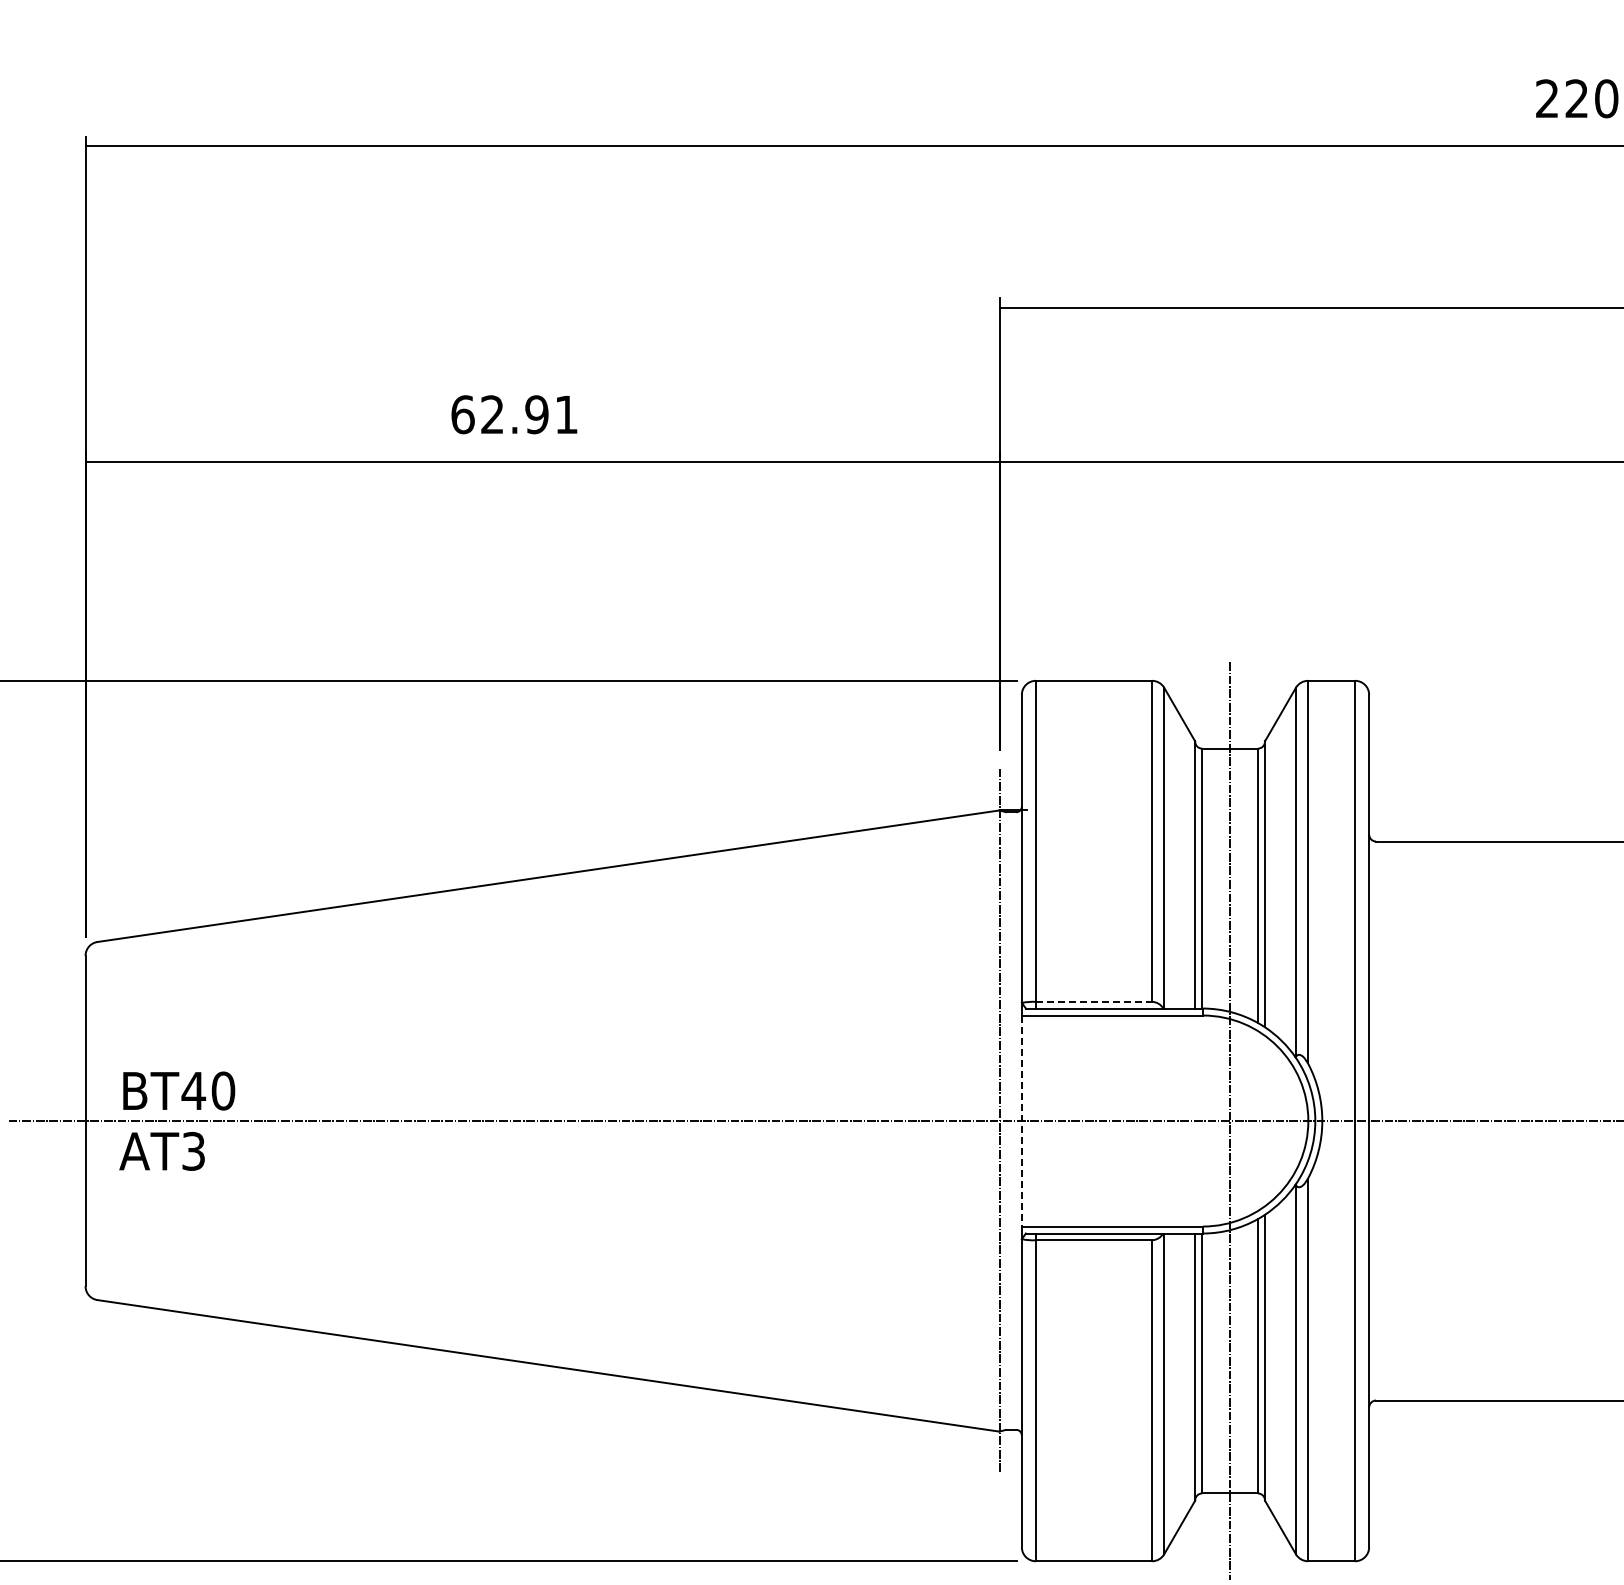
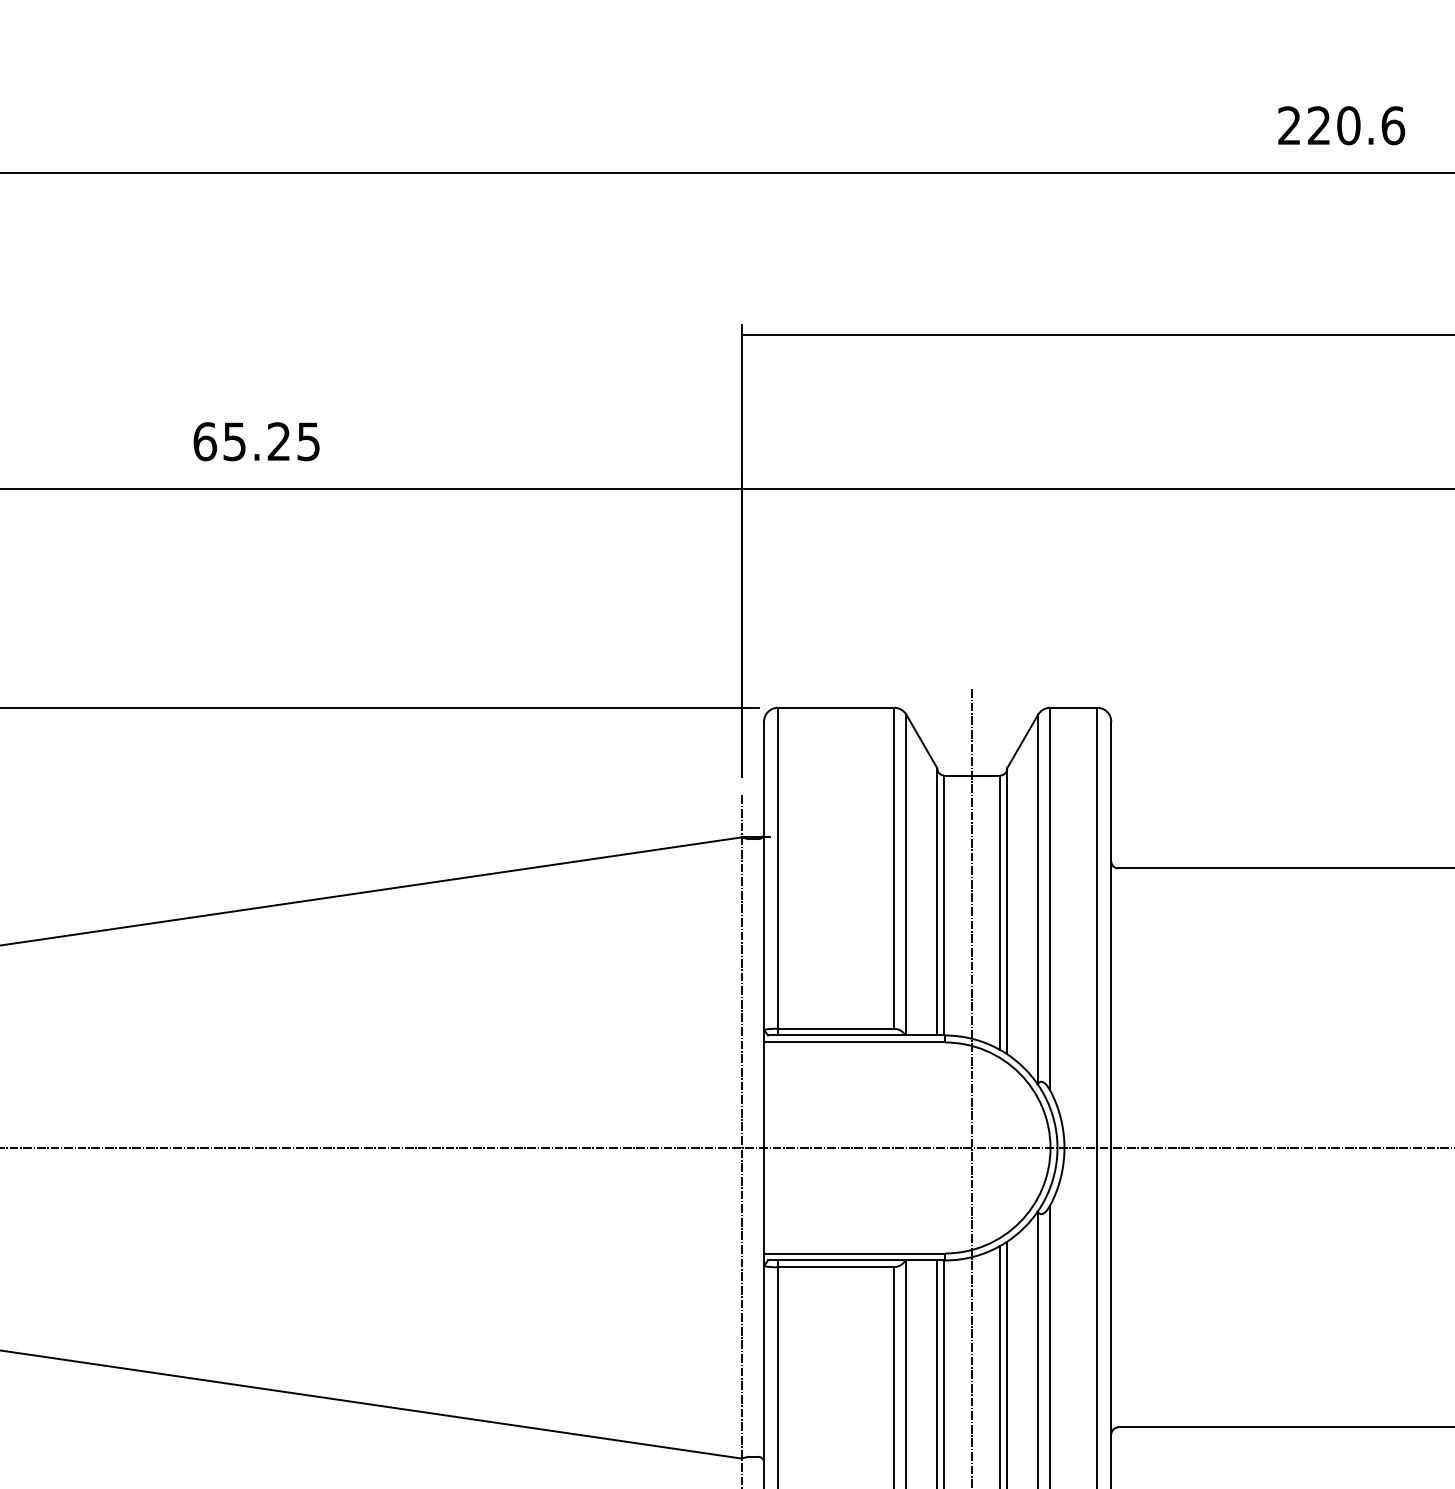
text: (529, 414) -> (271, 441), 62.91 -> 65.25
line: (1094, 1001) -> (836, 1028), dashed -> solid
line: (1021, 1121) -> (763, 1148), dashed -> solid

